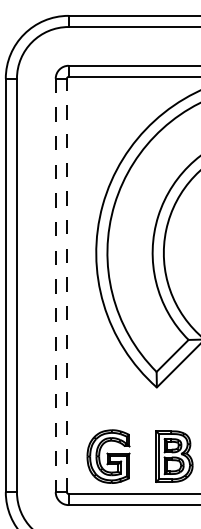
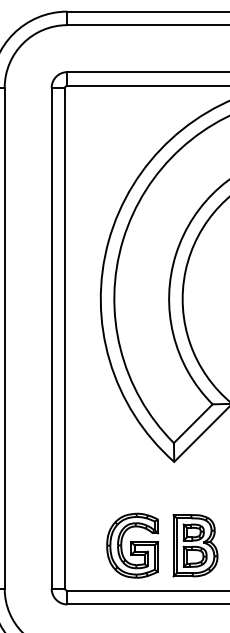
line: (55, 285) -> (51, 338), dashed -> solid
line: (66, 285) -> (64, 338), dashed -> solid
part: (108, 456) -> (132, 545), moved

